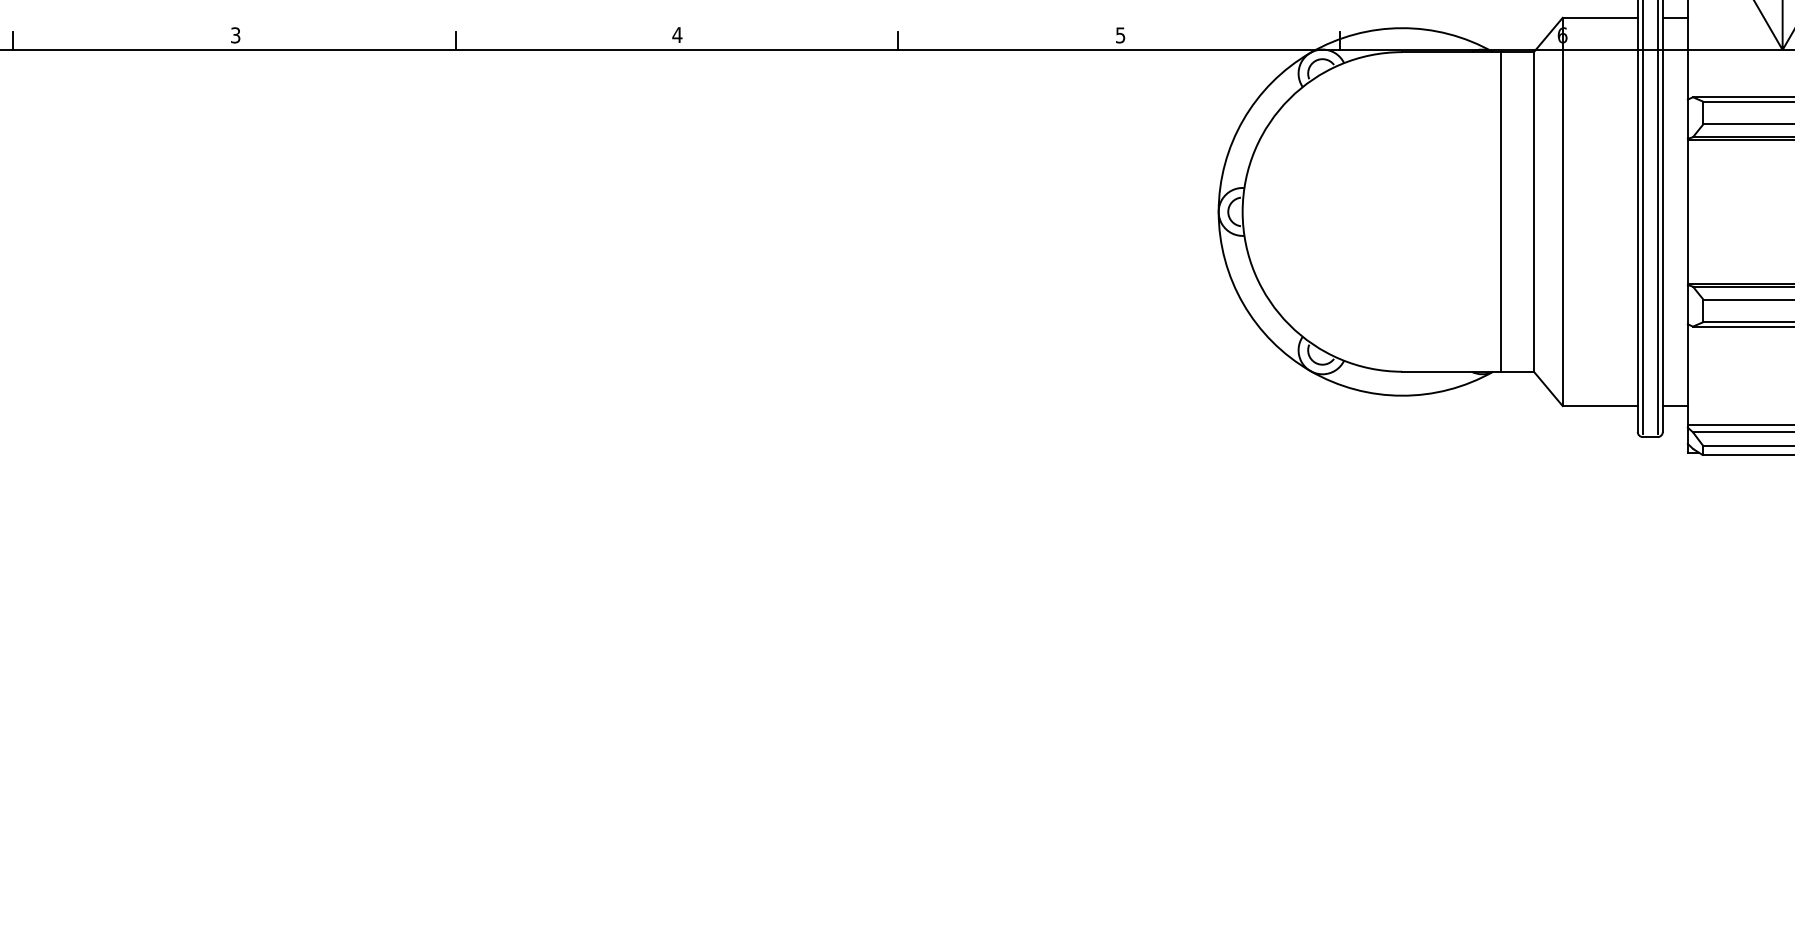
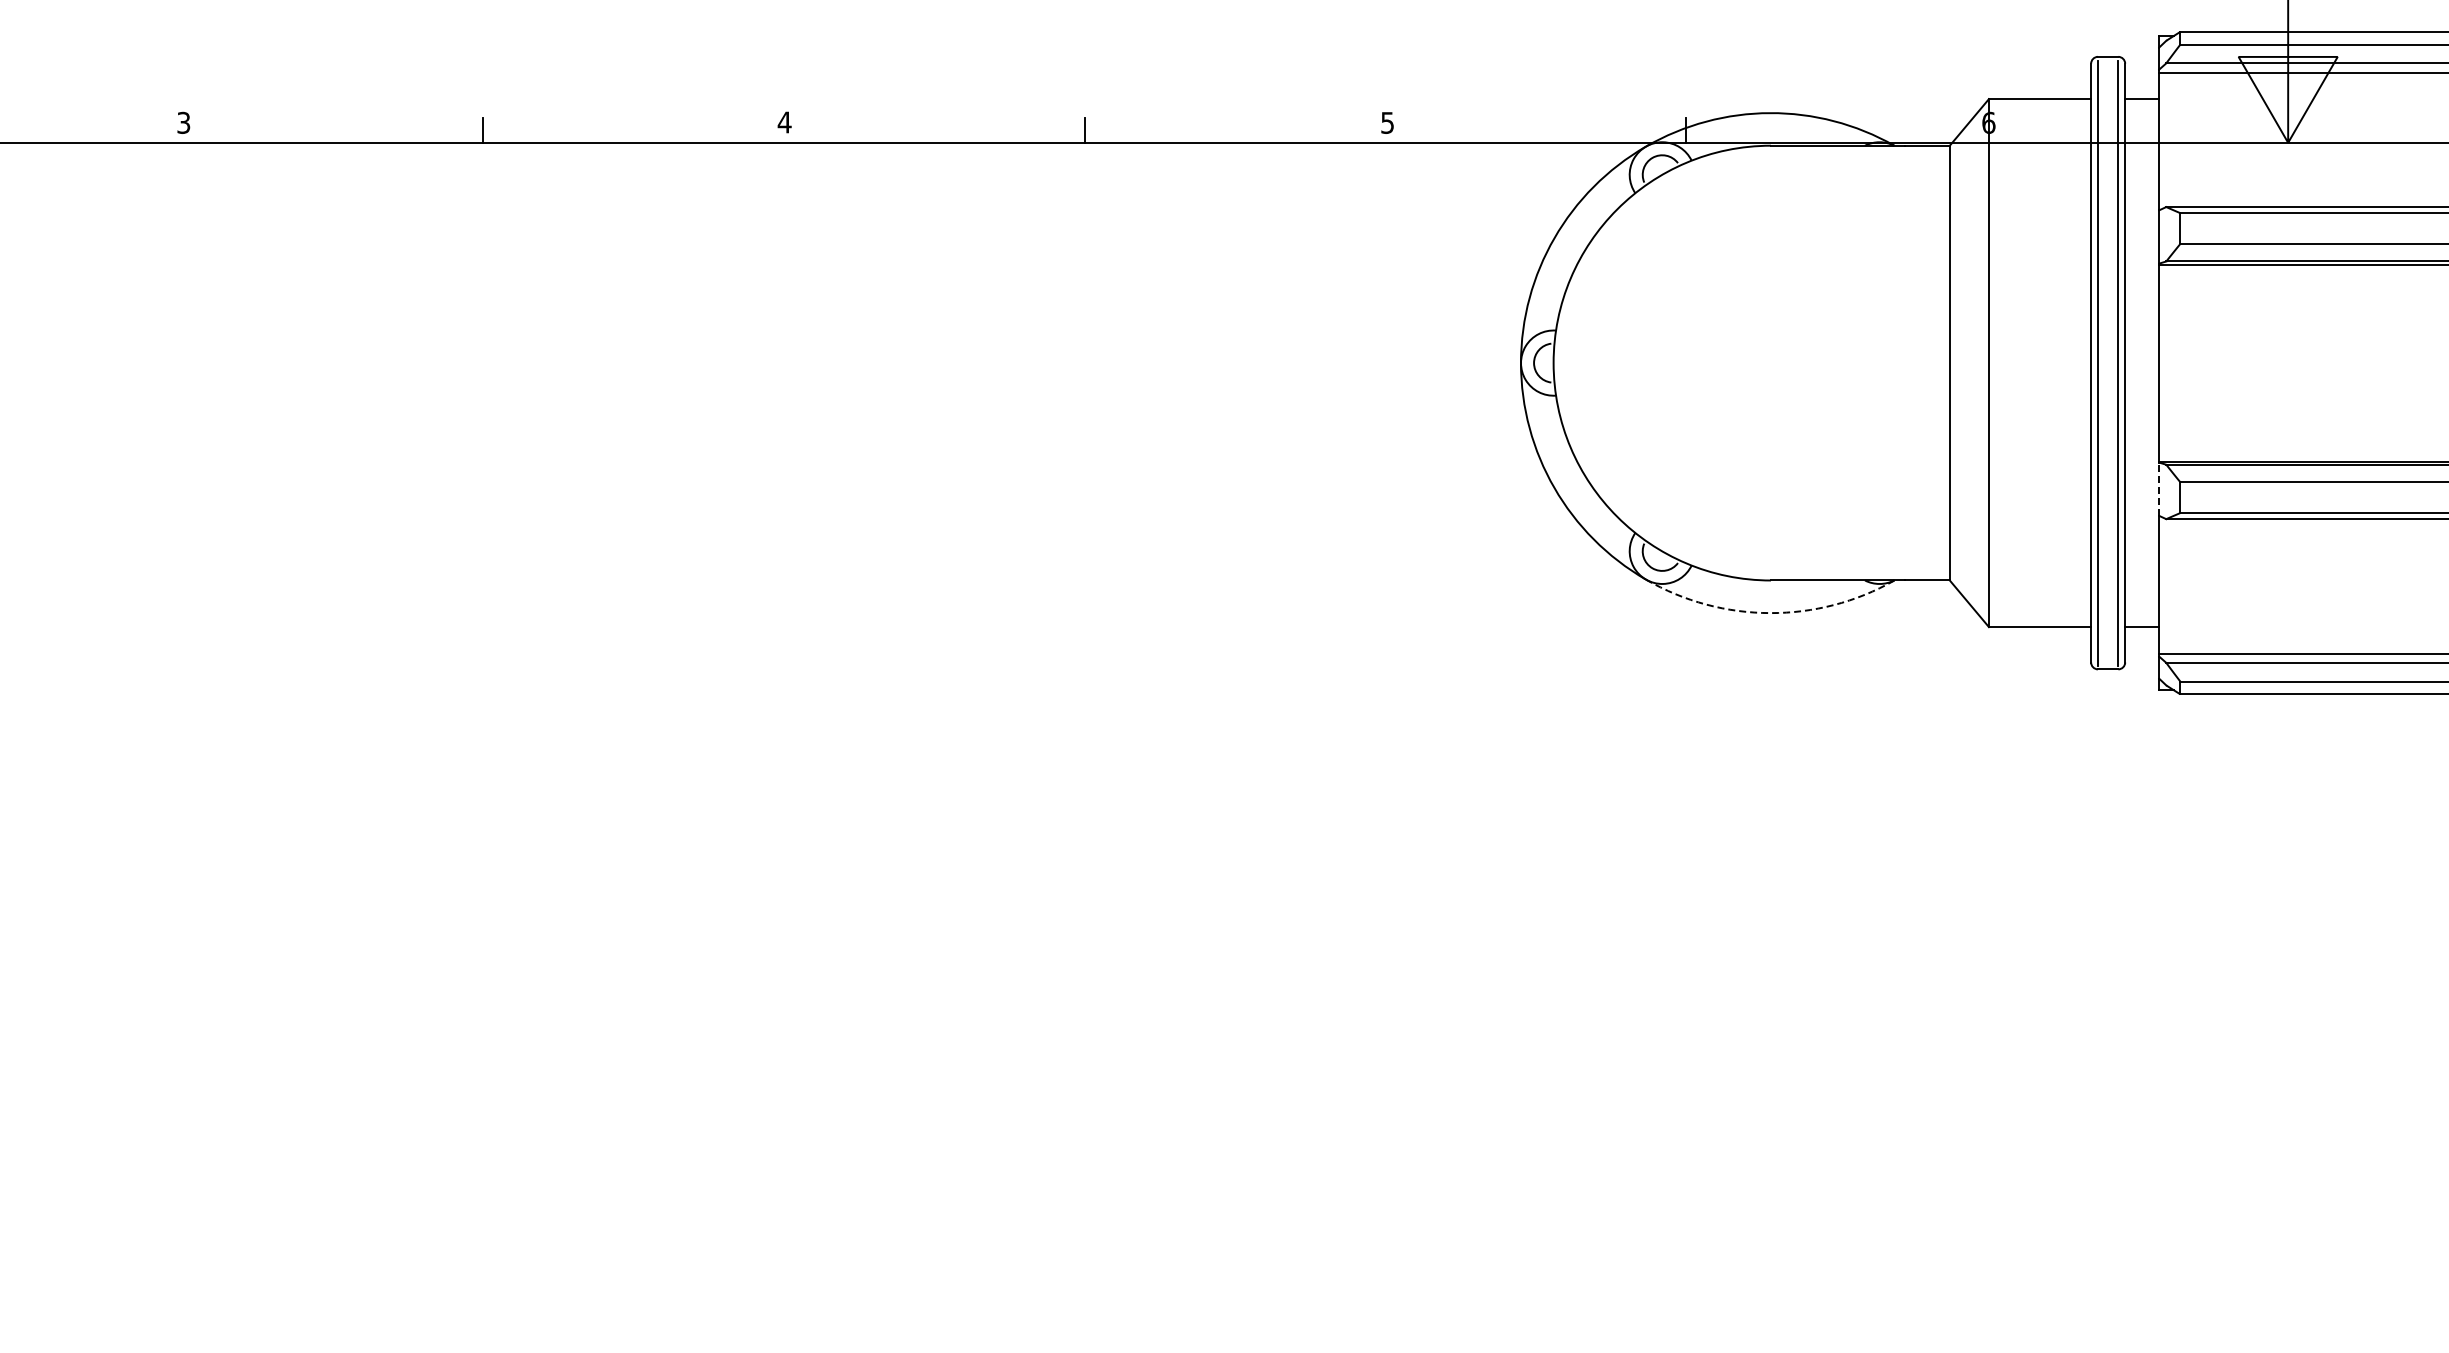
line: (1500, 211) -> (1904, 362), removed
line: (1688, 304) -> (2159, 489), solid -> dashed
arc: (1402, 396) -> (1770, 613), solid -> dashed

